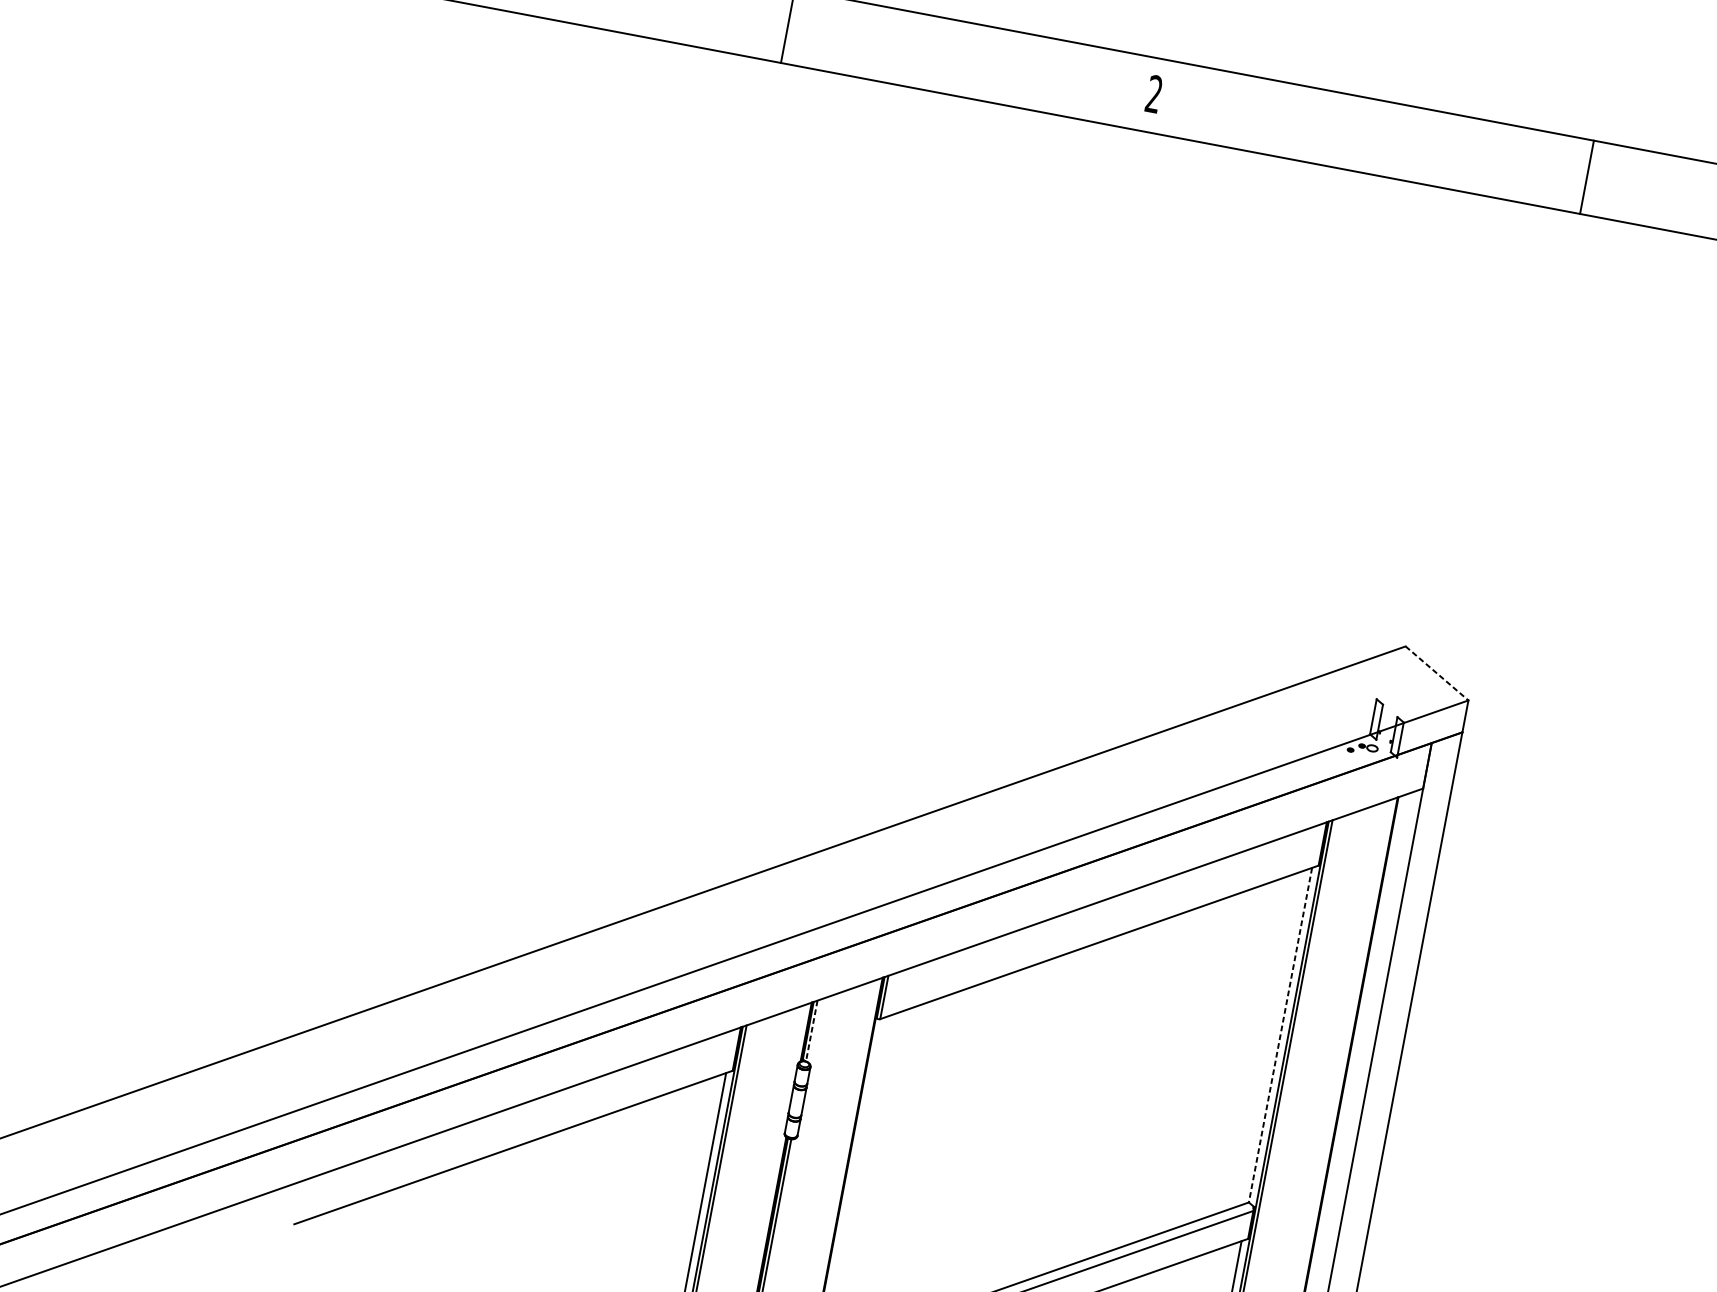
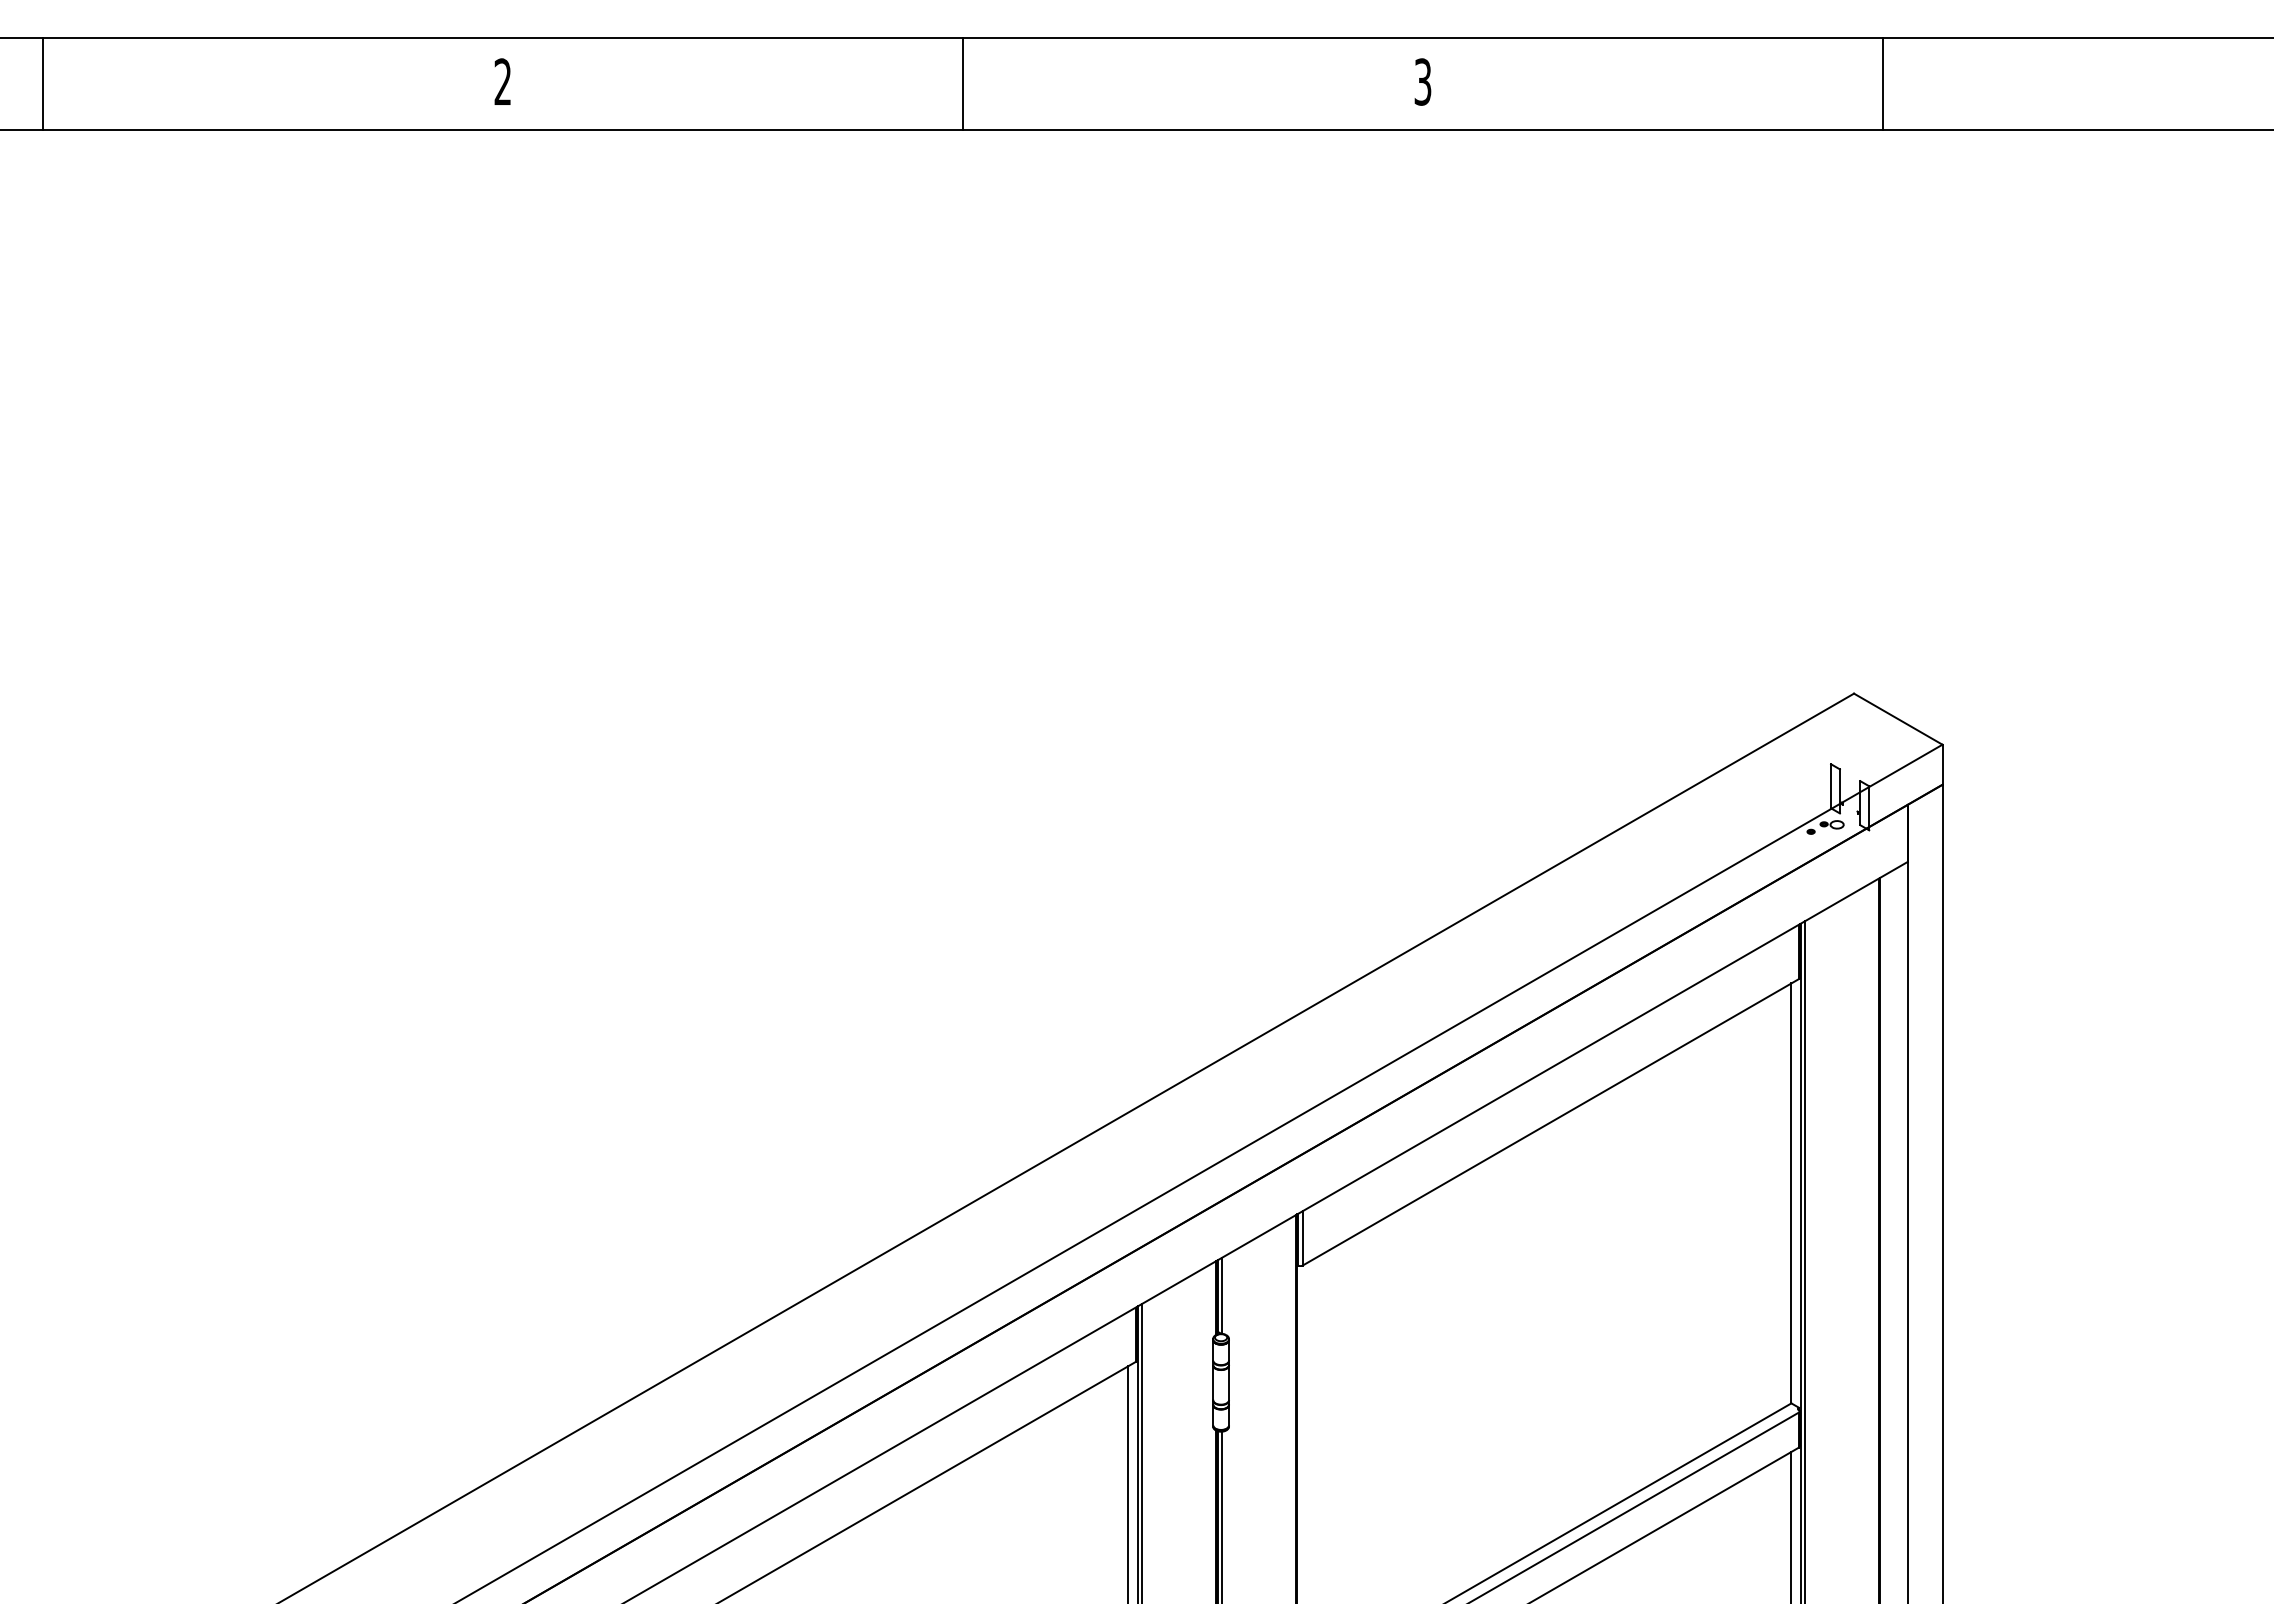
text: (1153, 93) -> (1422, 81), 2 -> 3
line: (1587, 177) -> (1883, 83), moved
line: (1437, 673) -> (1898, 719), dashed -> solid
line: (811, 1031) -> (1222, 1296), dashed -> solid
line: (1280, 1035) -> (1791, 1193), dashed -> solid

